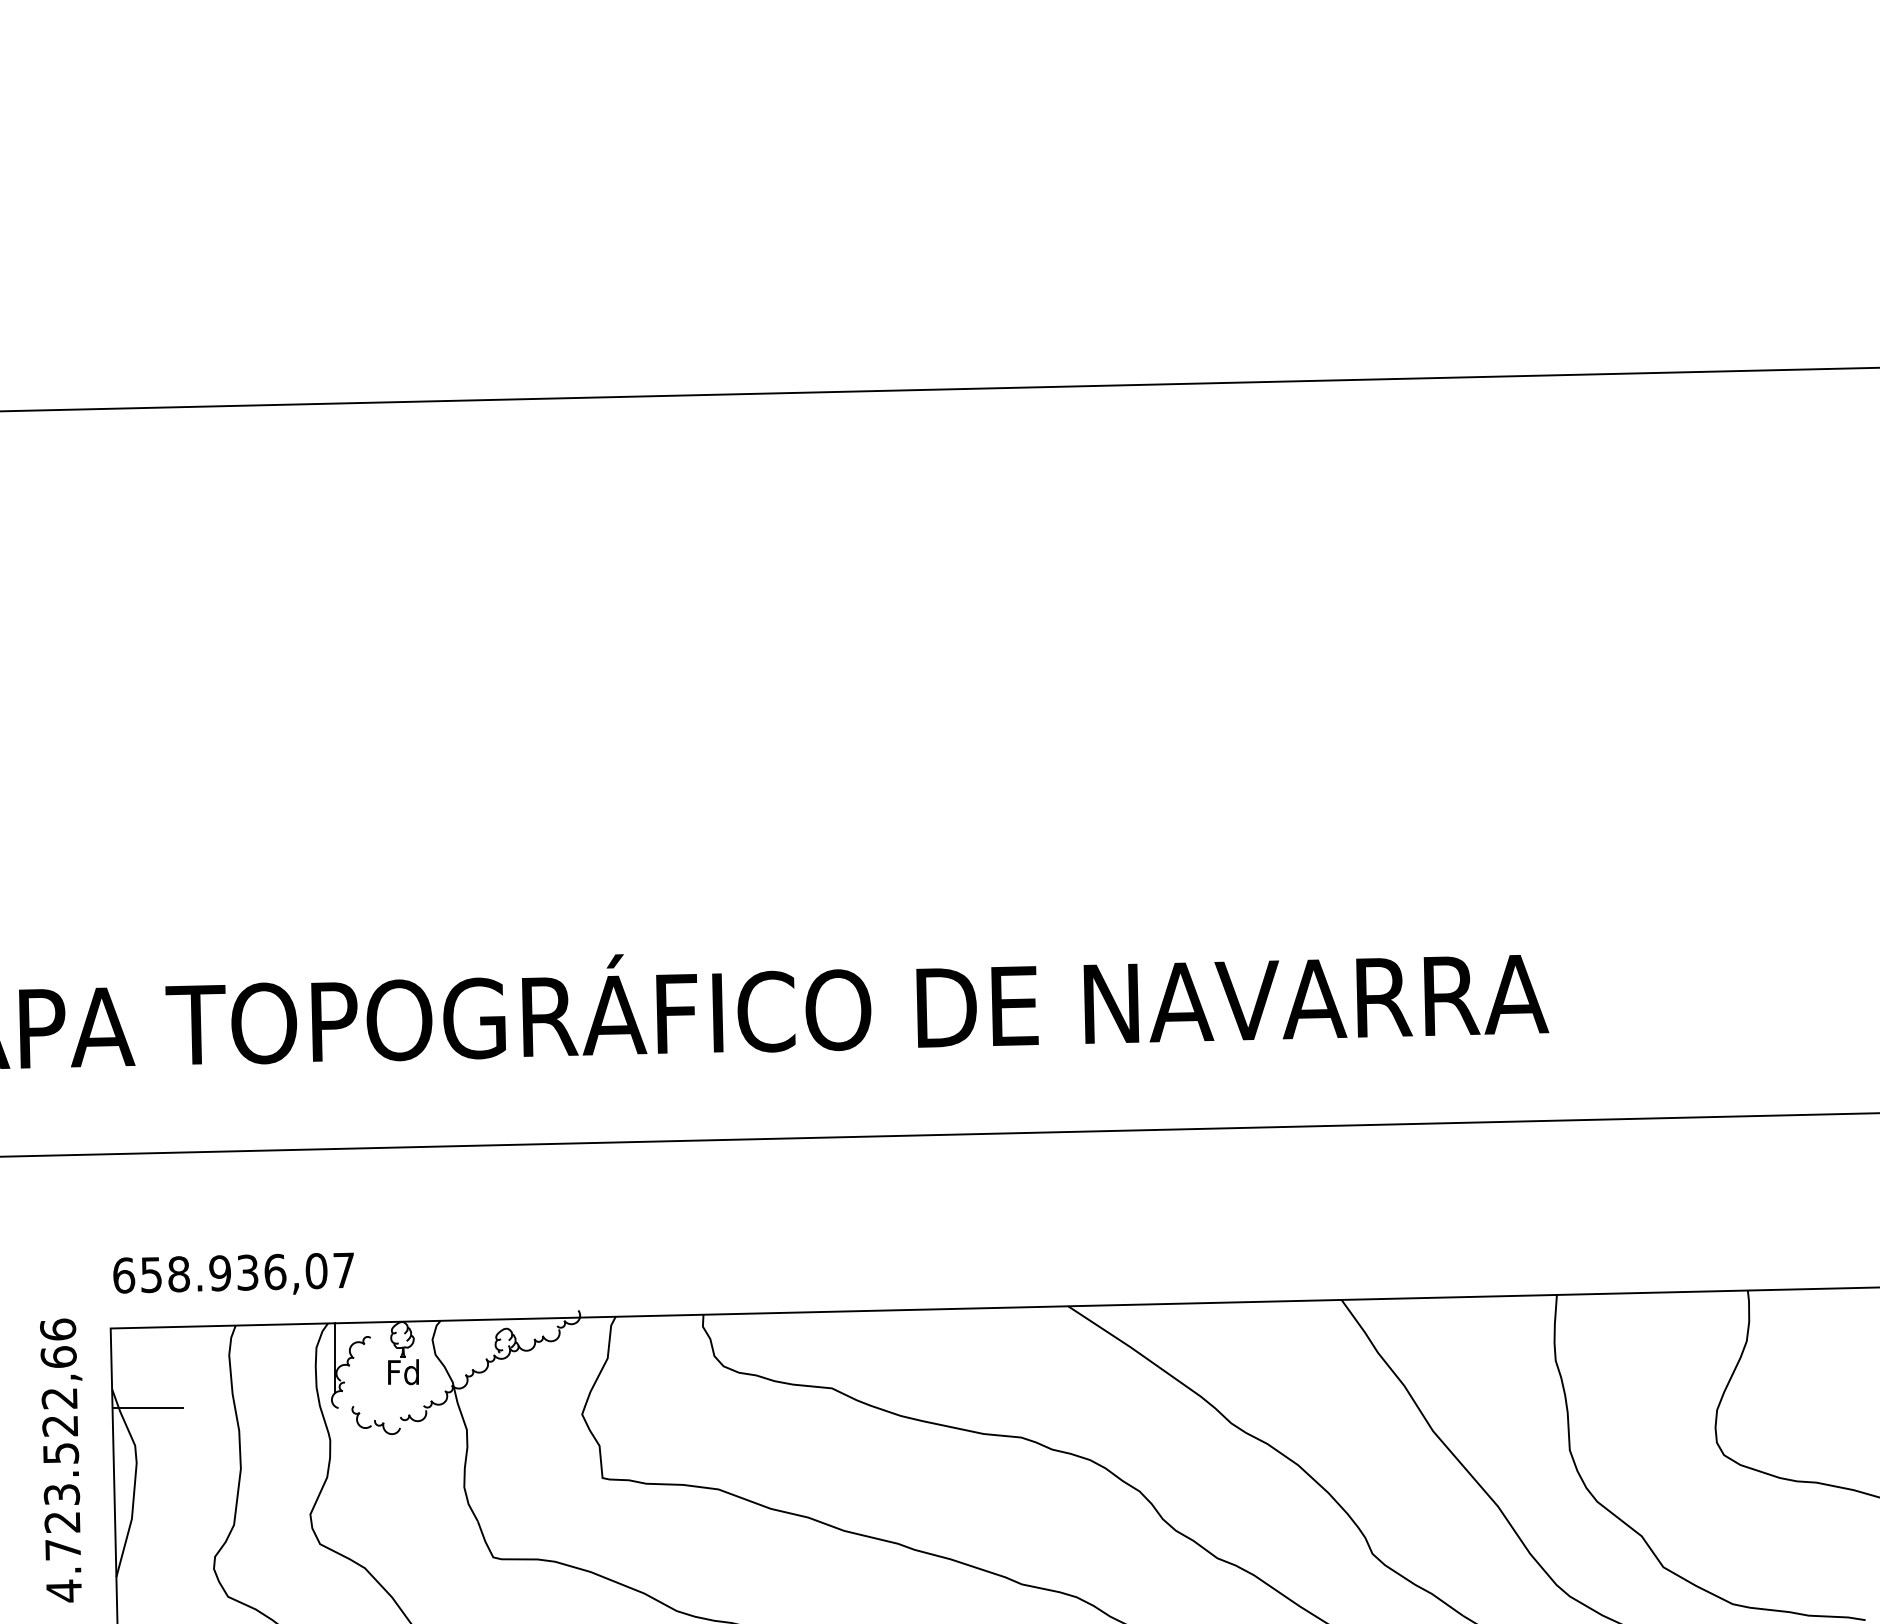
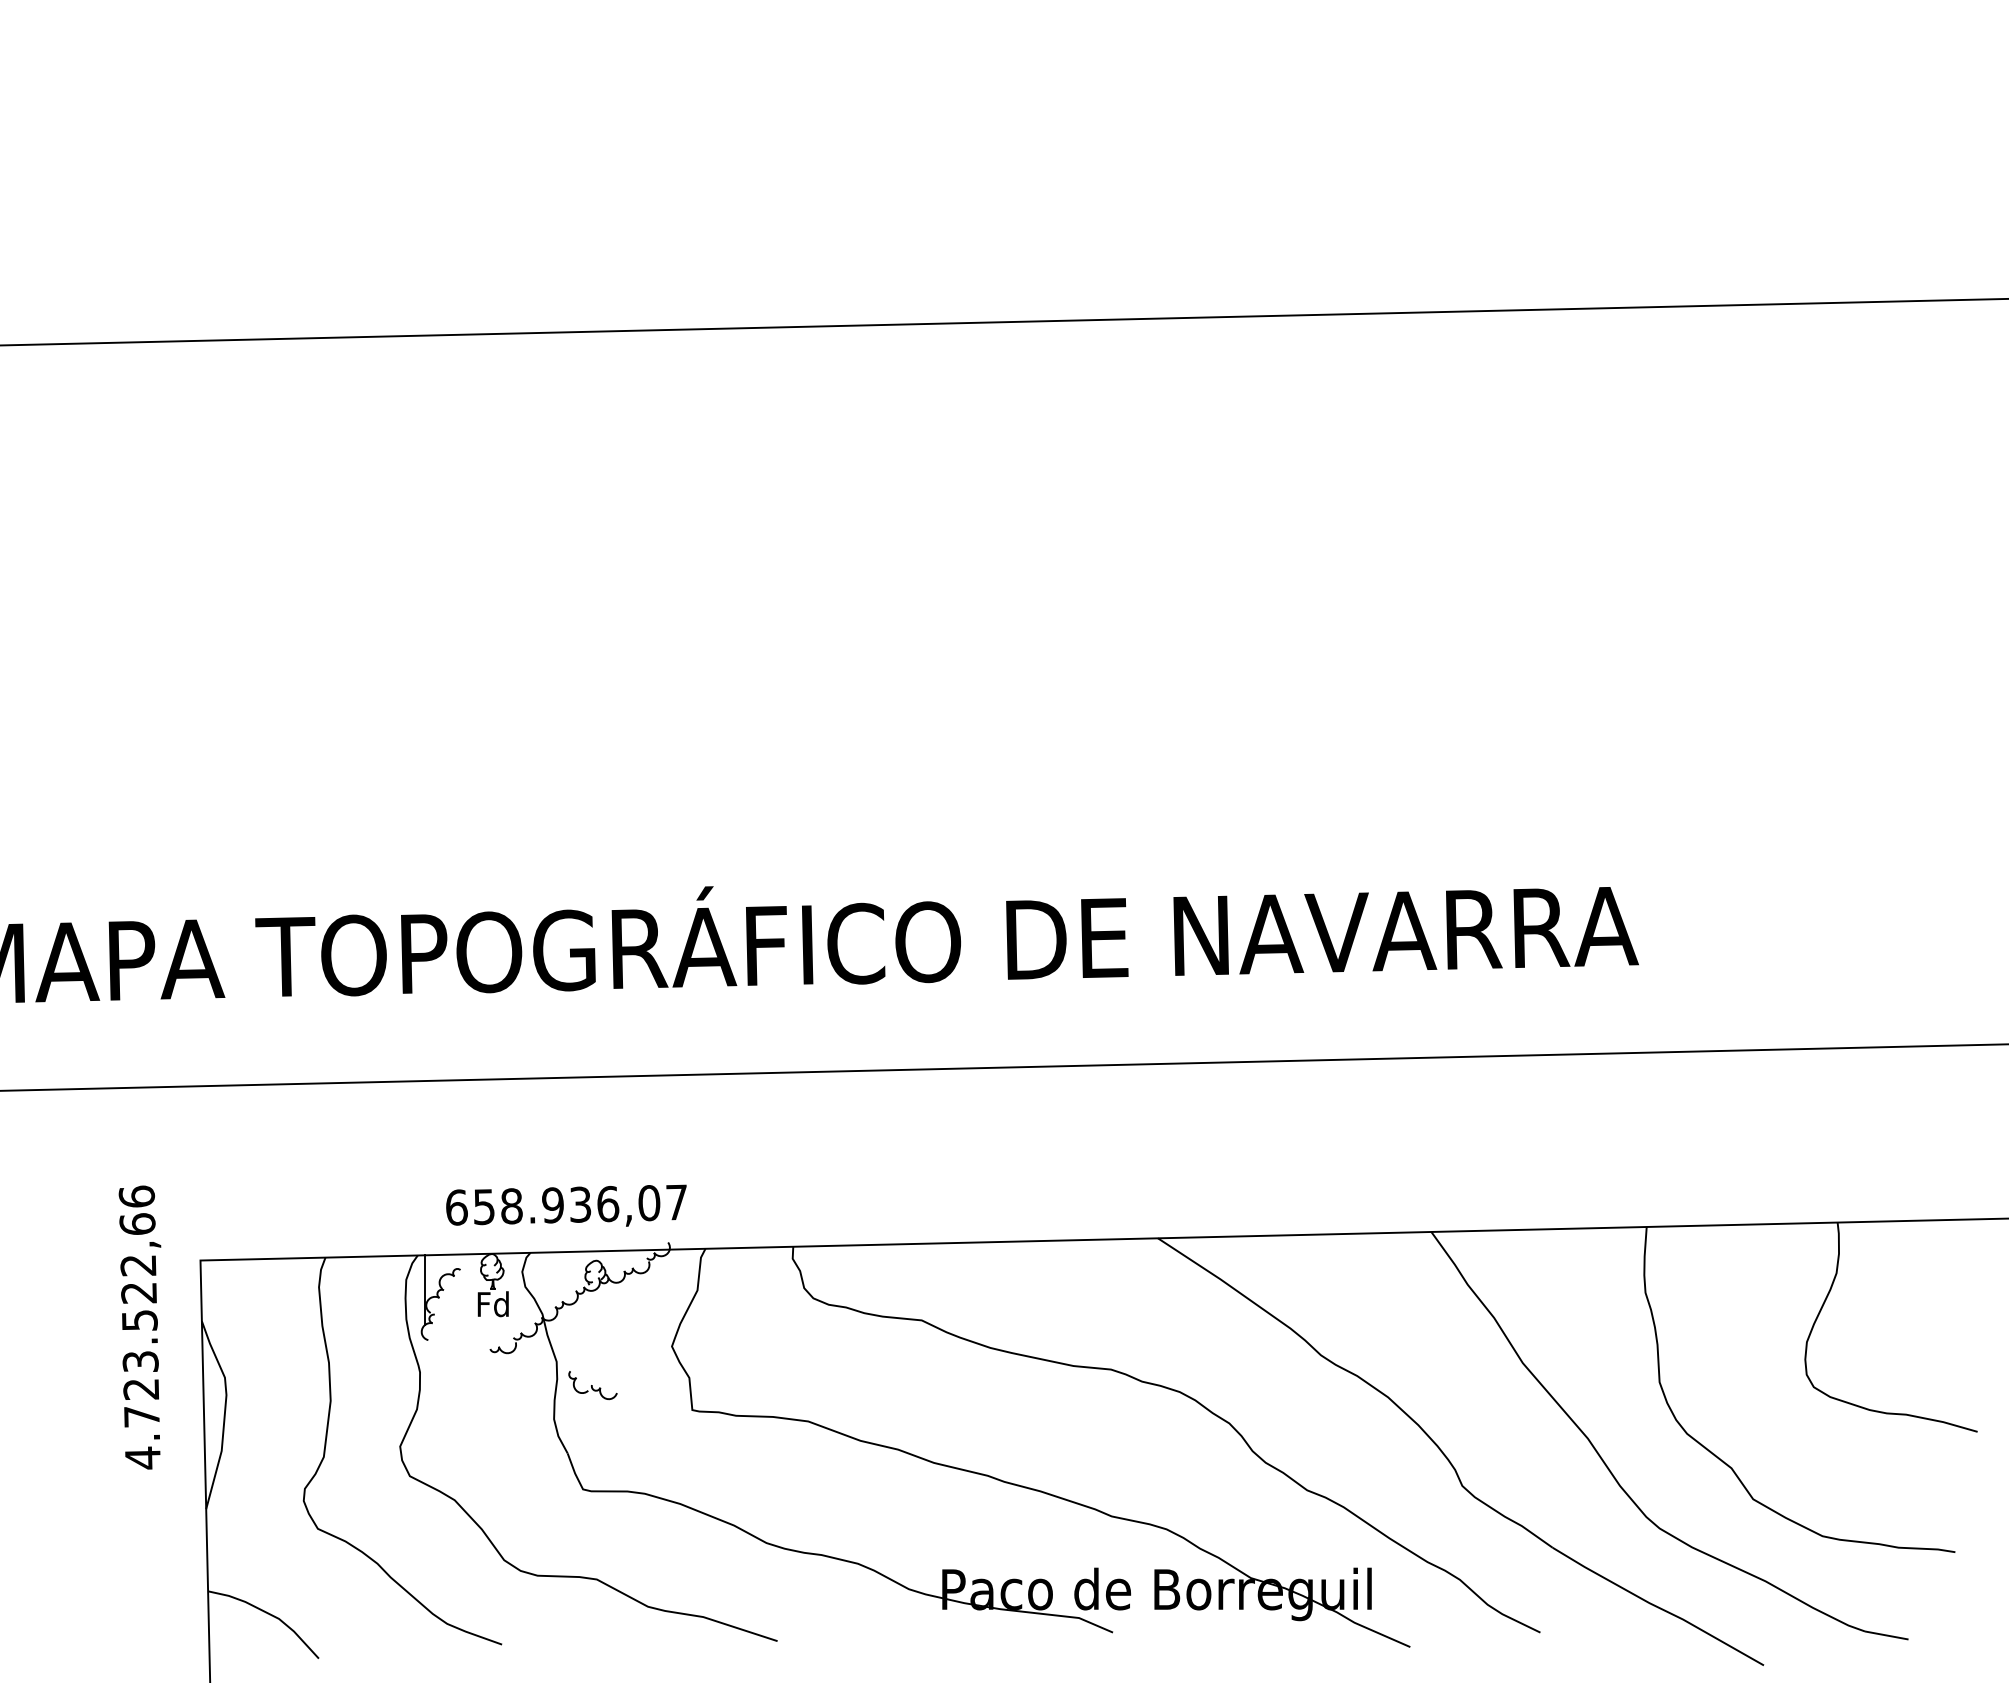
text: (233, 1273) -> (566, 1205), moved
line: (147, 1407) -> (237, 1339), removed
part: (375, 1420) -> (592, 1385), moved
text: (60, 1460) -> (139, 1327), moved

